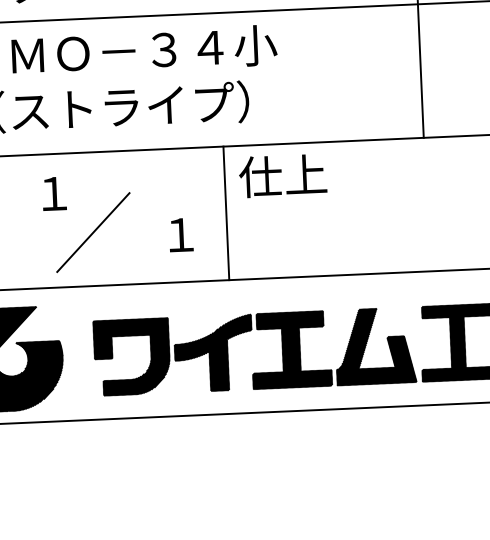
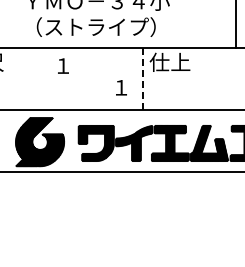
line: (225, 215) -> (142, 79), solid -> dashed
line: (92, 231) -> (80, 84), removed

